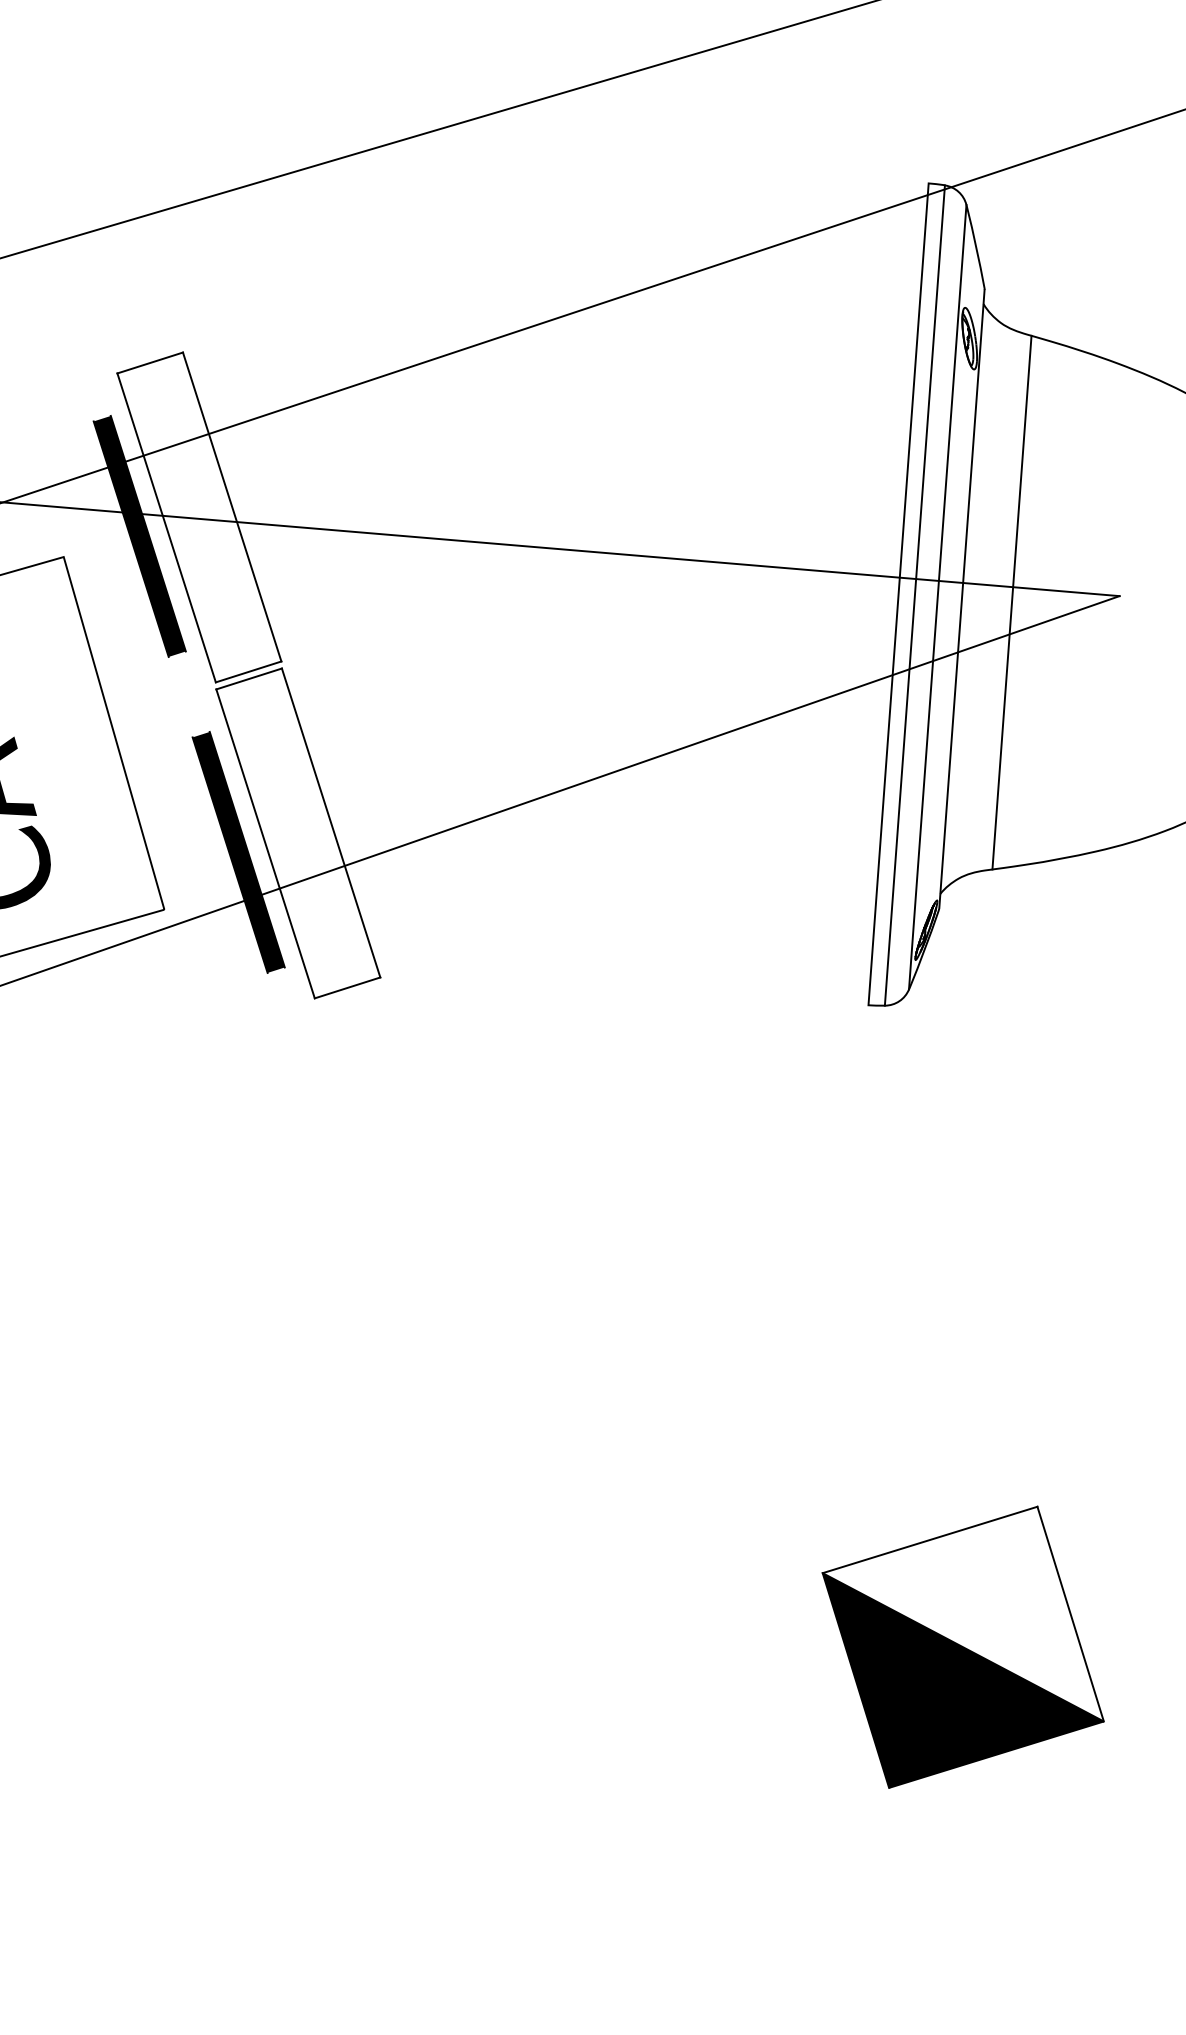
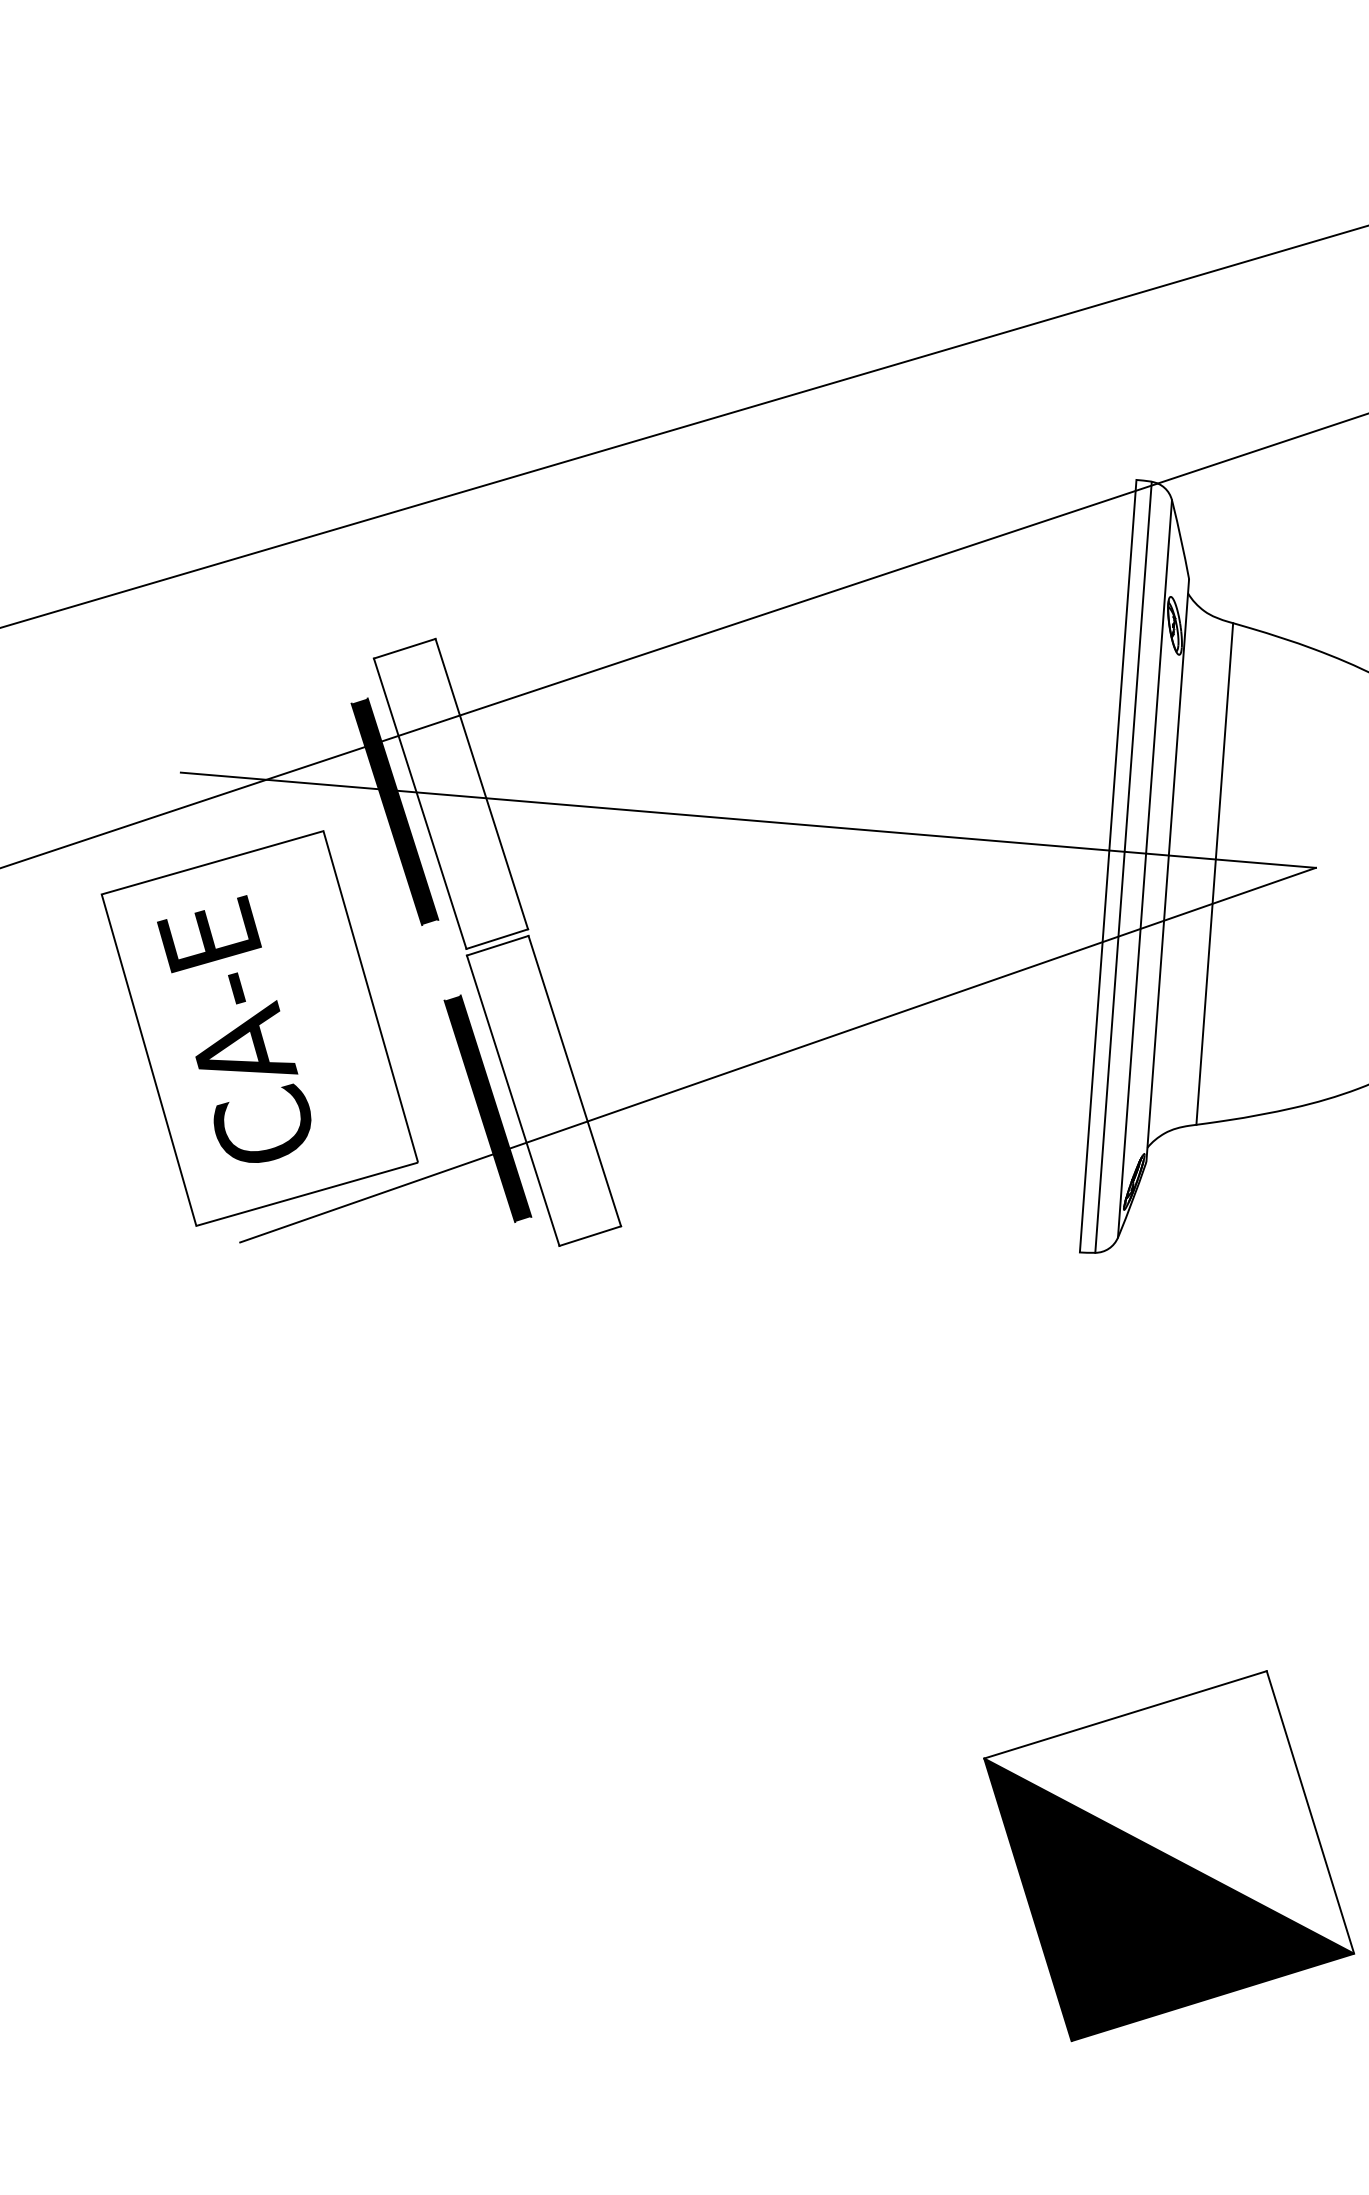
part: (962, 1646) -> (1168, 1855), size x1.4

